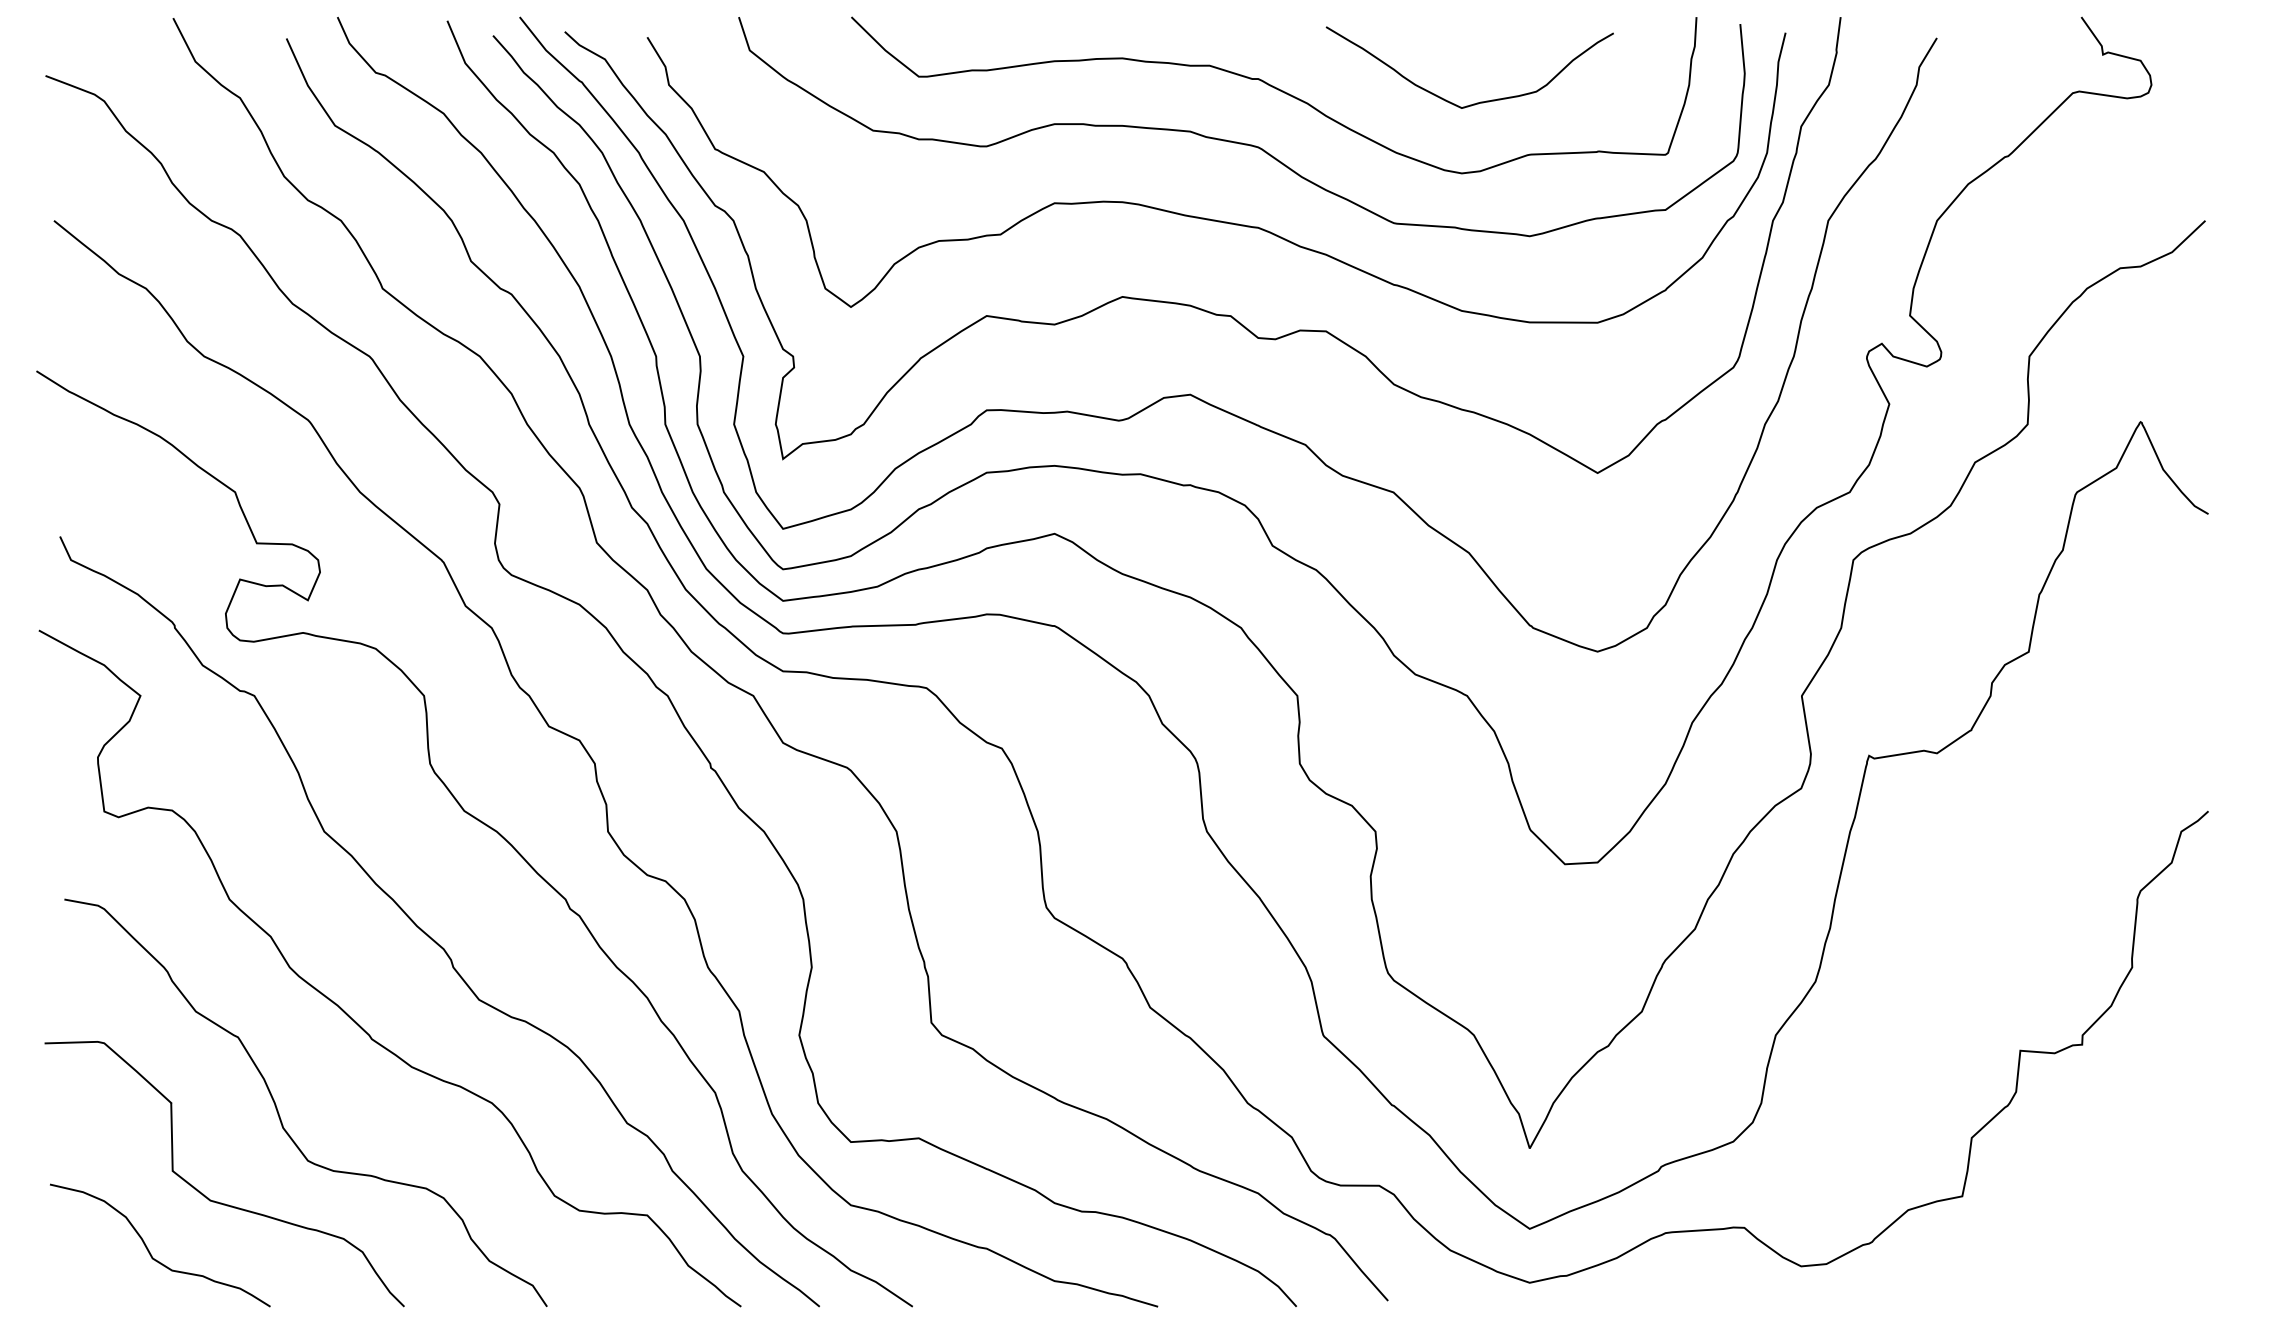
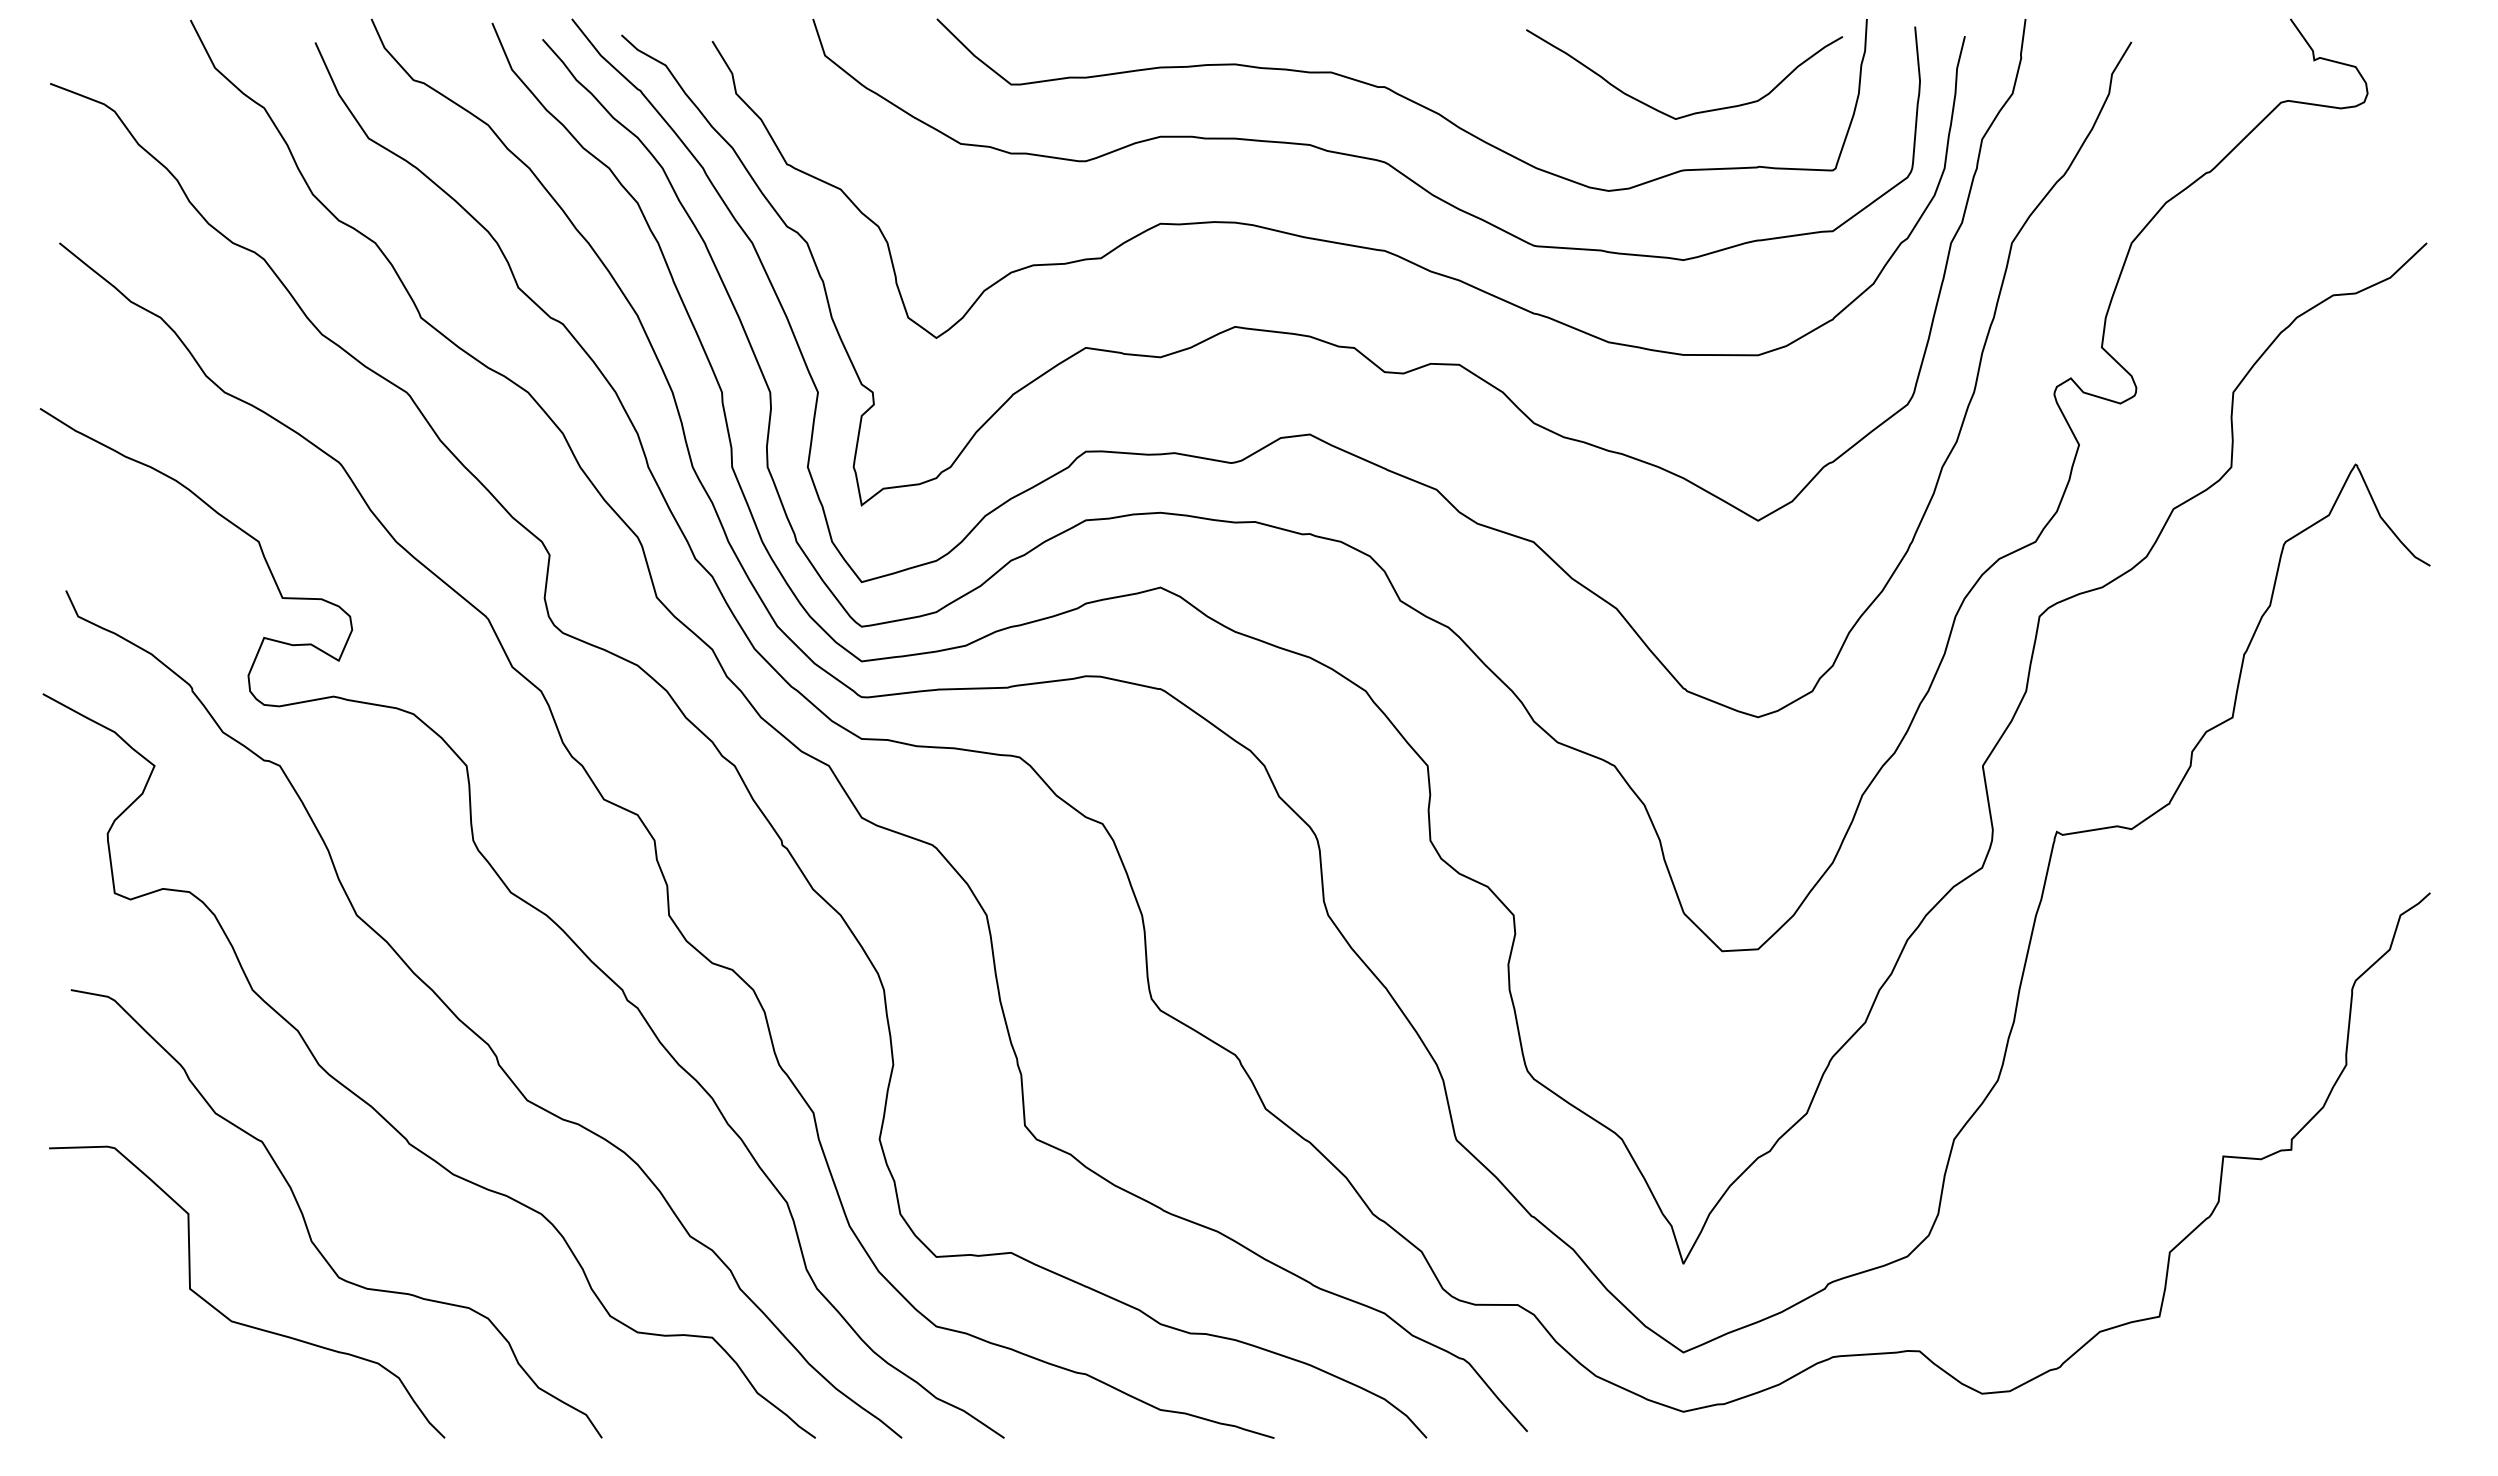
curve: (1478, 102) -> (1694, 112), moved
curve: (149, 1250) -> (164, 1376), removed

